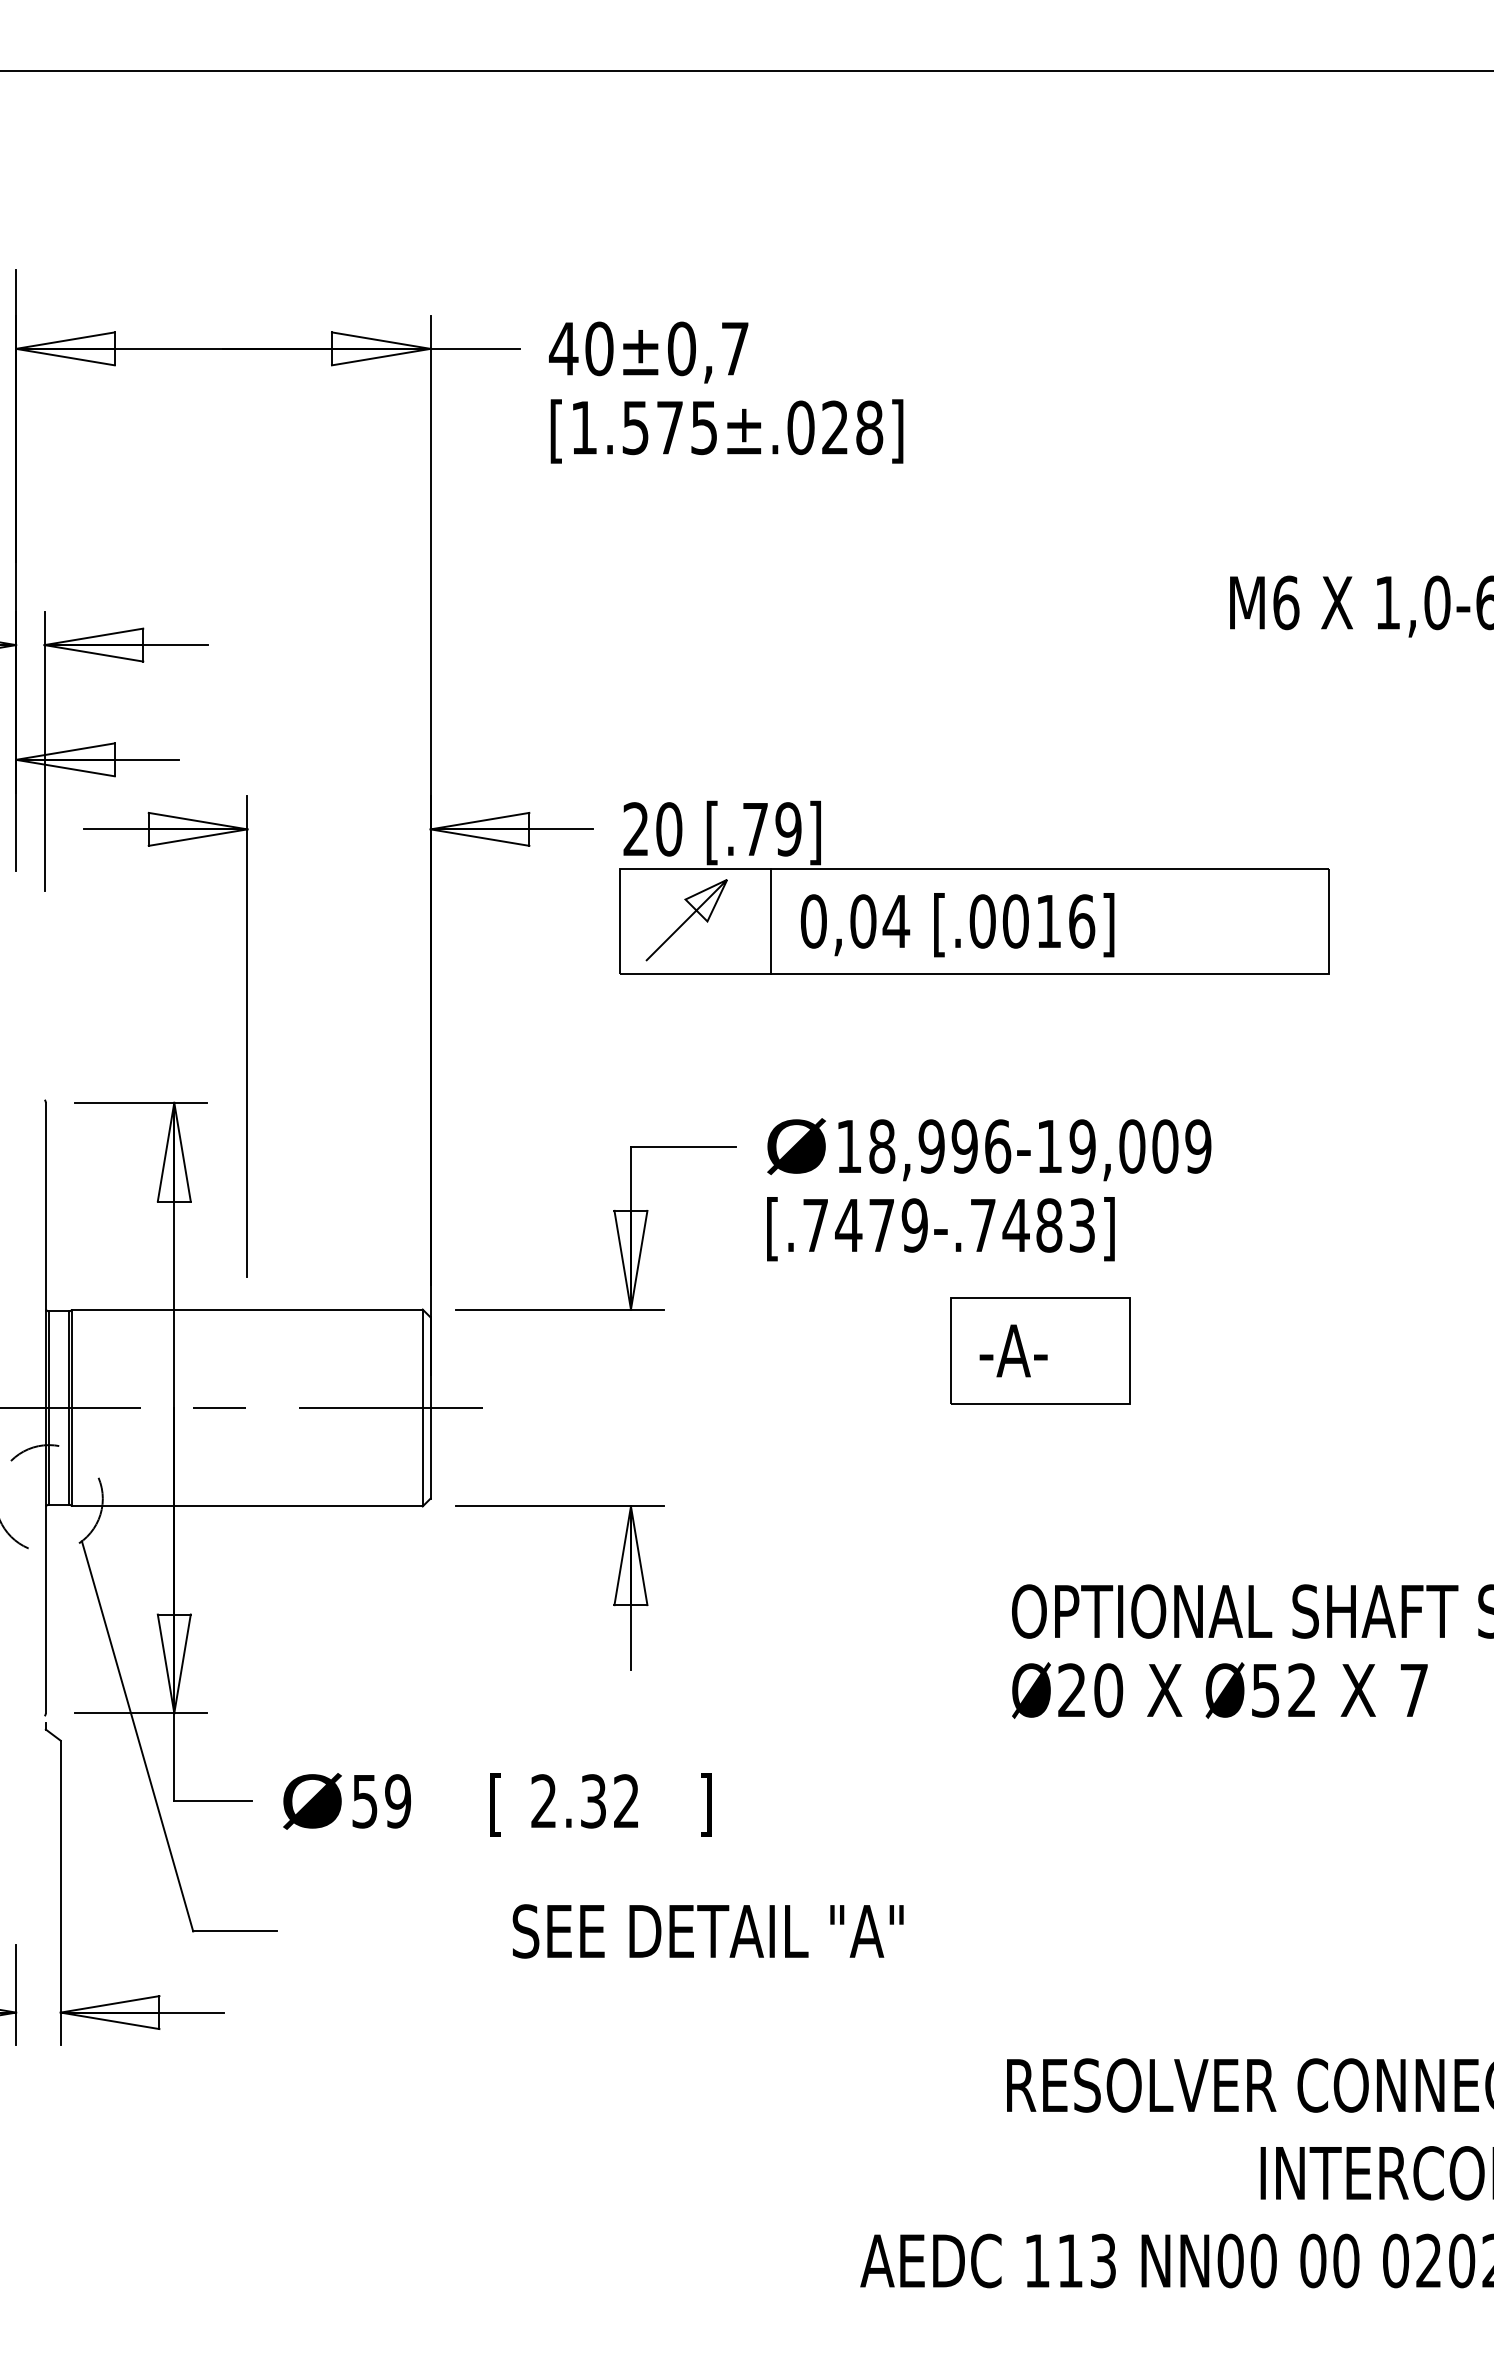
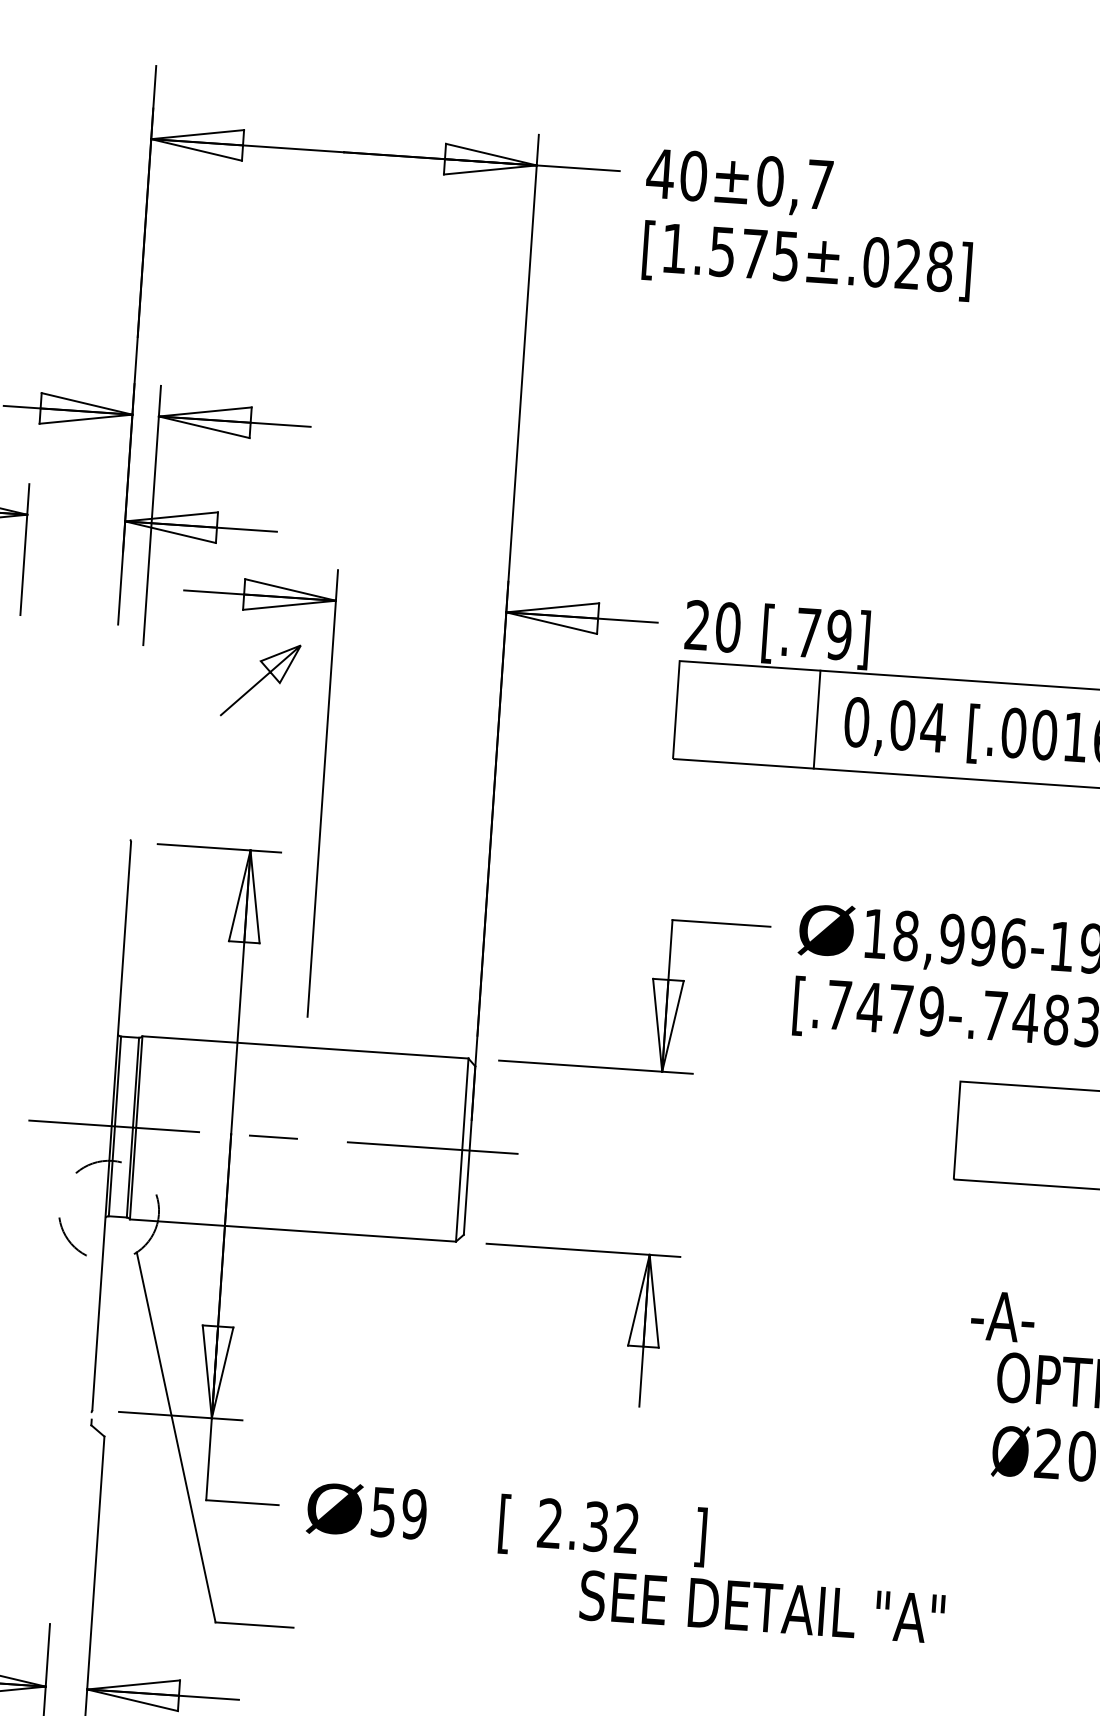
line: (686, 920) -> (260, 680), moved
text: (1013, 1350) -> (1002, 1316), moved
text: (707, 1931) -> (761, 1607), moved

